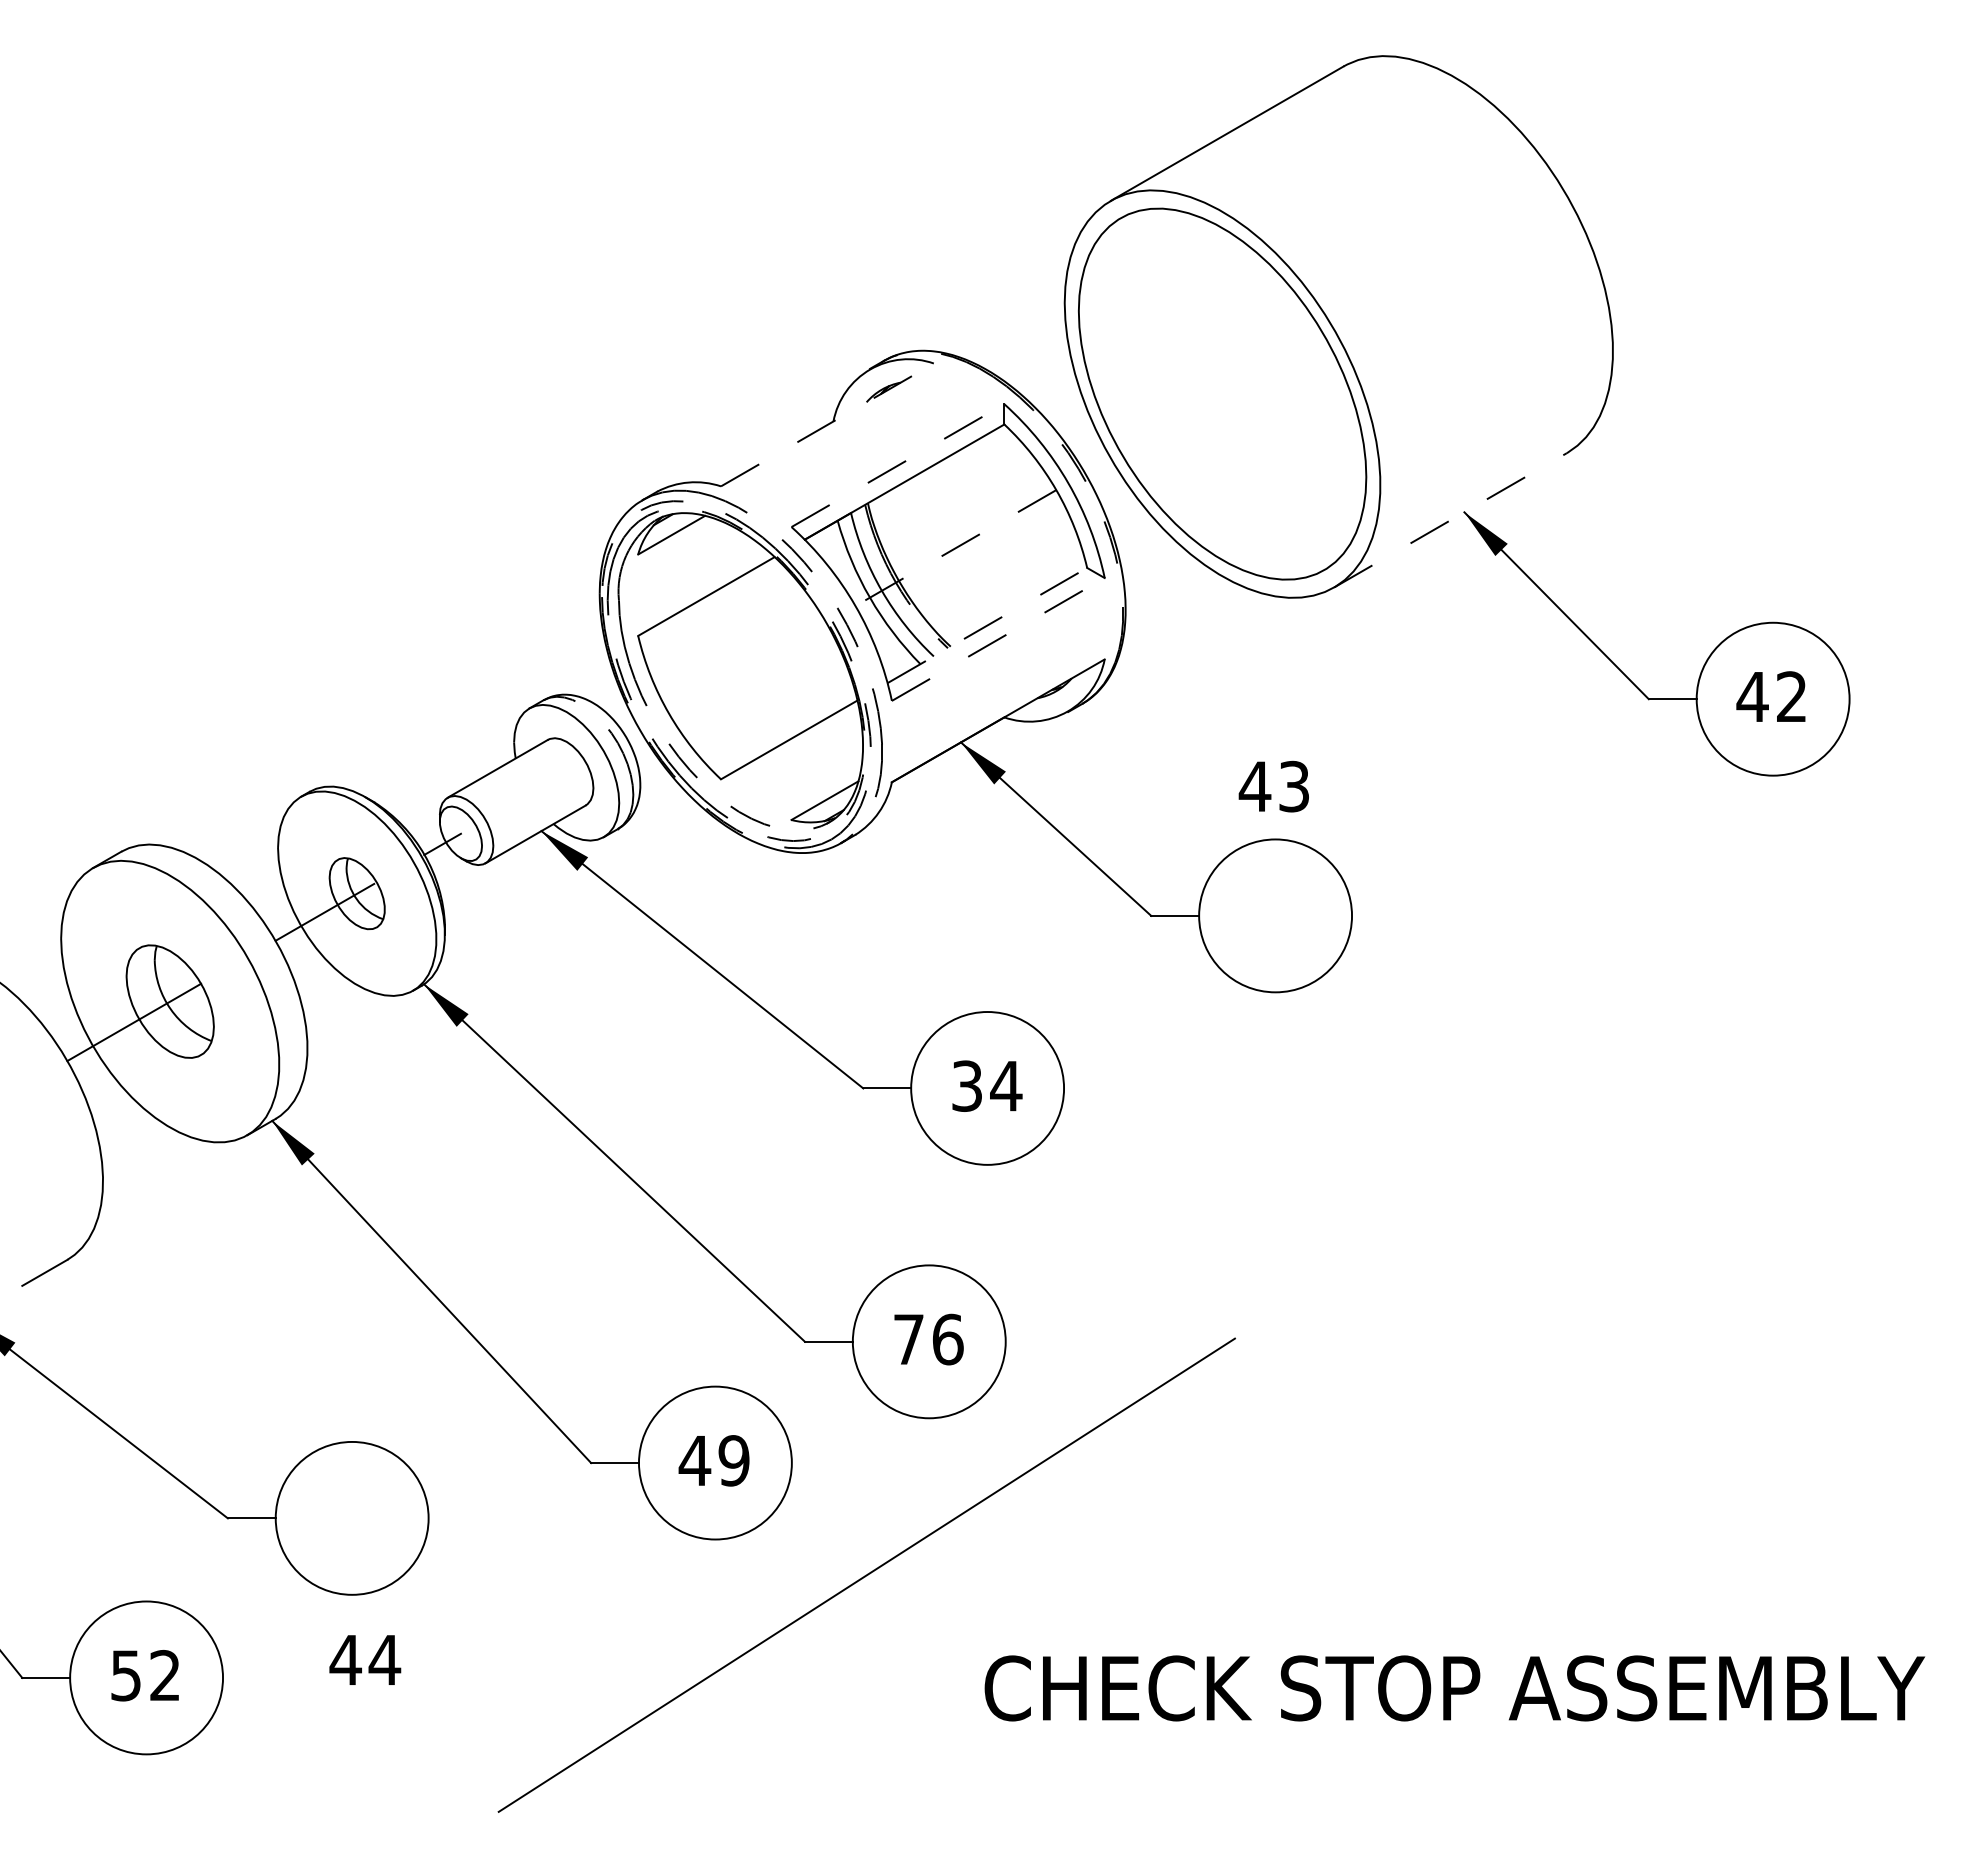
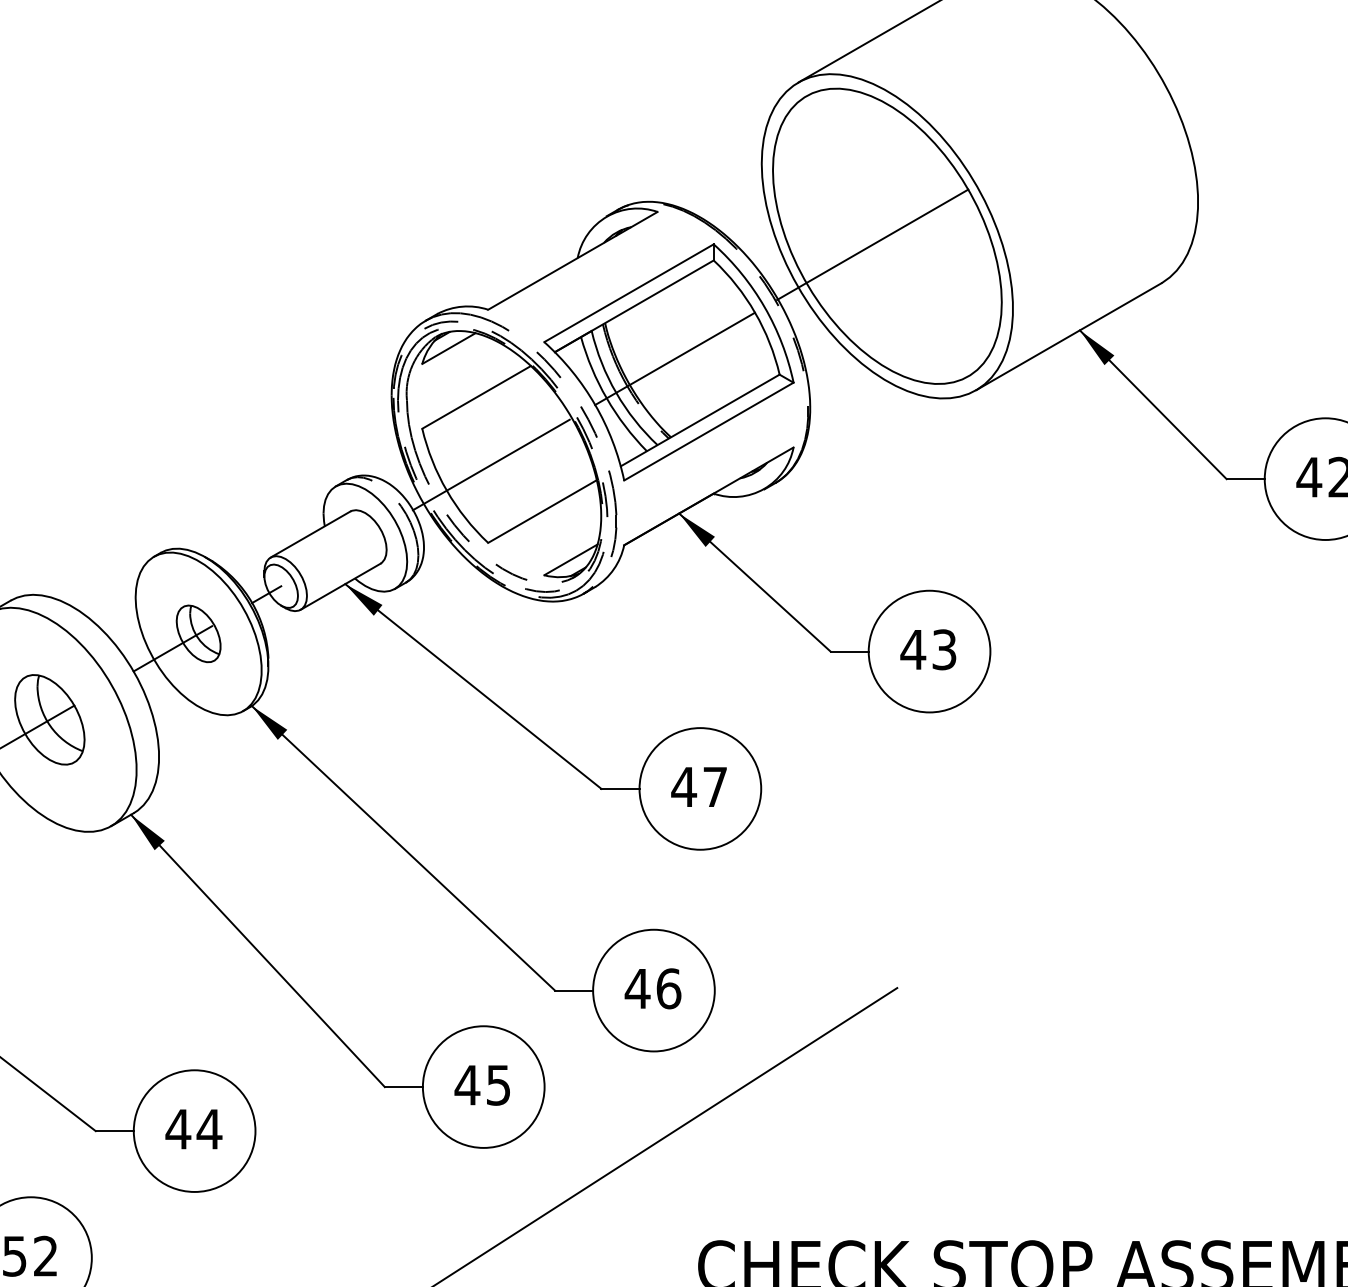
line: (1203, 404) -> (872, 244), added
line: (827, 424) -> (572, 260), dashed -> solid
line: (897, 465) -> (628, 293), dashed -> solid
line: (1450, 520) -> (1068, 336), dashed -> solid
line: (955, 548) -> (674, 359), dashed -> solid
line: (987, 625) -> (700, 420), dashed -> solid
line: (998, 639) -> (709, 431), dashed -> solid
line: (724, 681) -> (490, 465), added
text: (1273, 786) -> (927, 649), moved
text: (986, 1085) -> (699, 786), 34 -> 47
text: (908, 1339) -> (637, 988), 76 -> 46
text: (733, 1460) -> (498, 1085), 49 -> 45
text: (365, 1659) -> (194, 1128), moved

